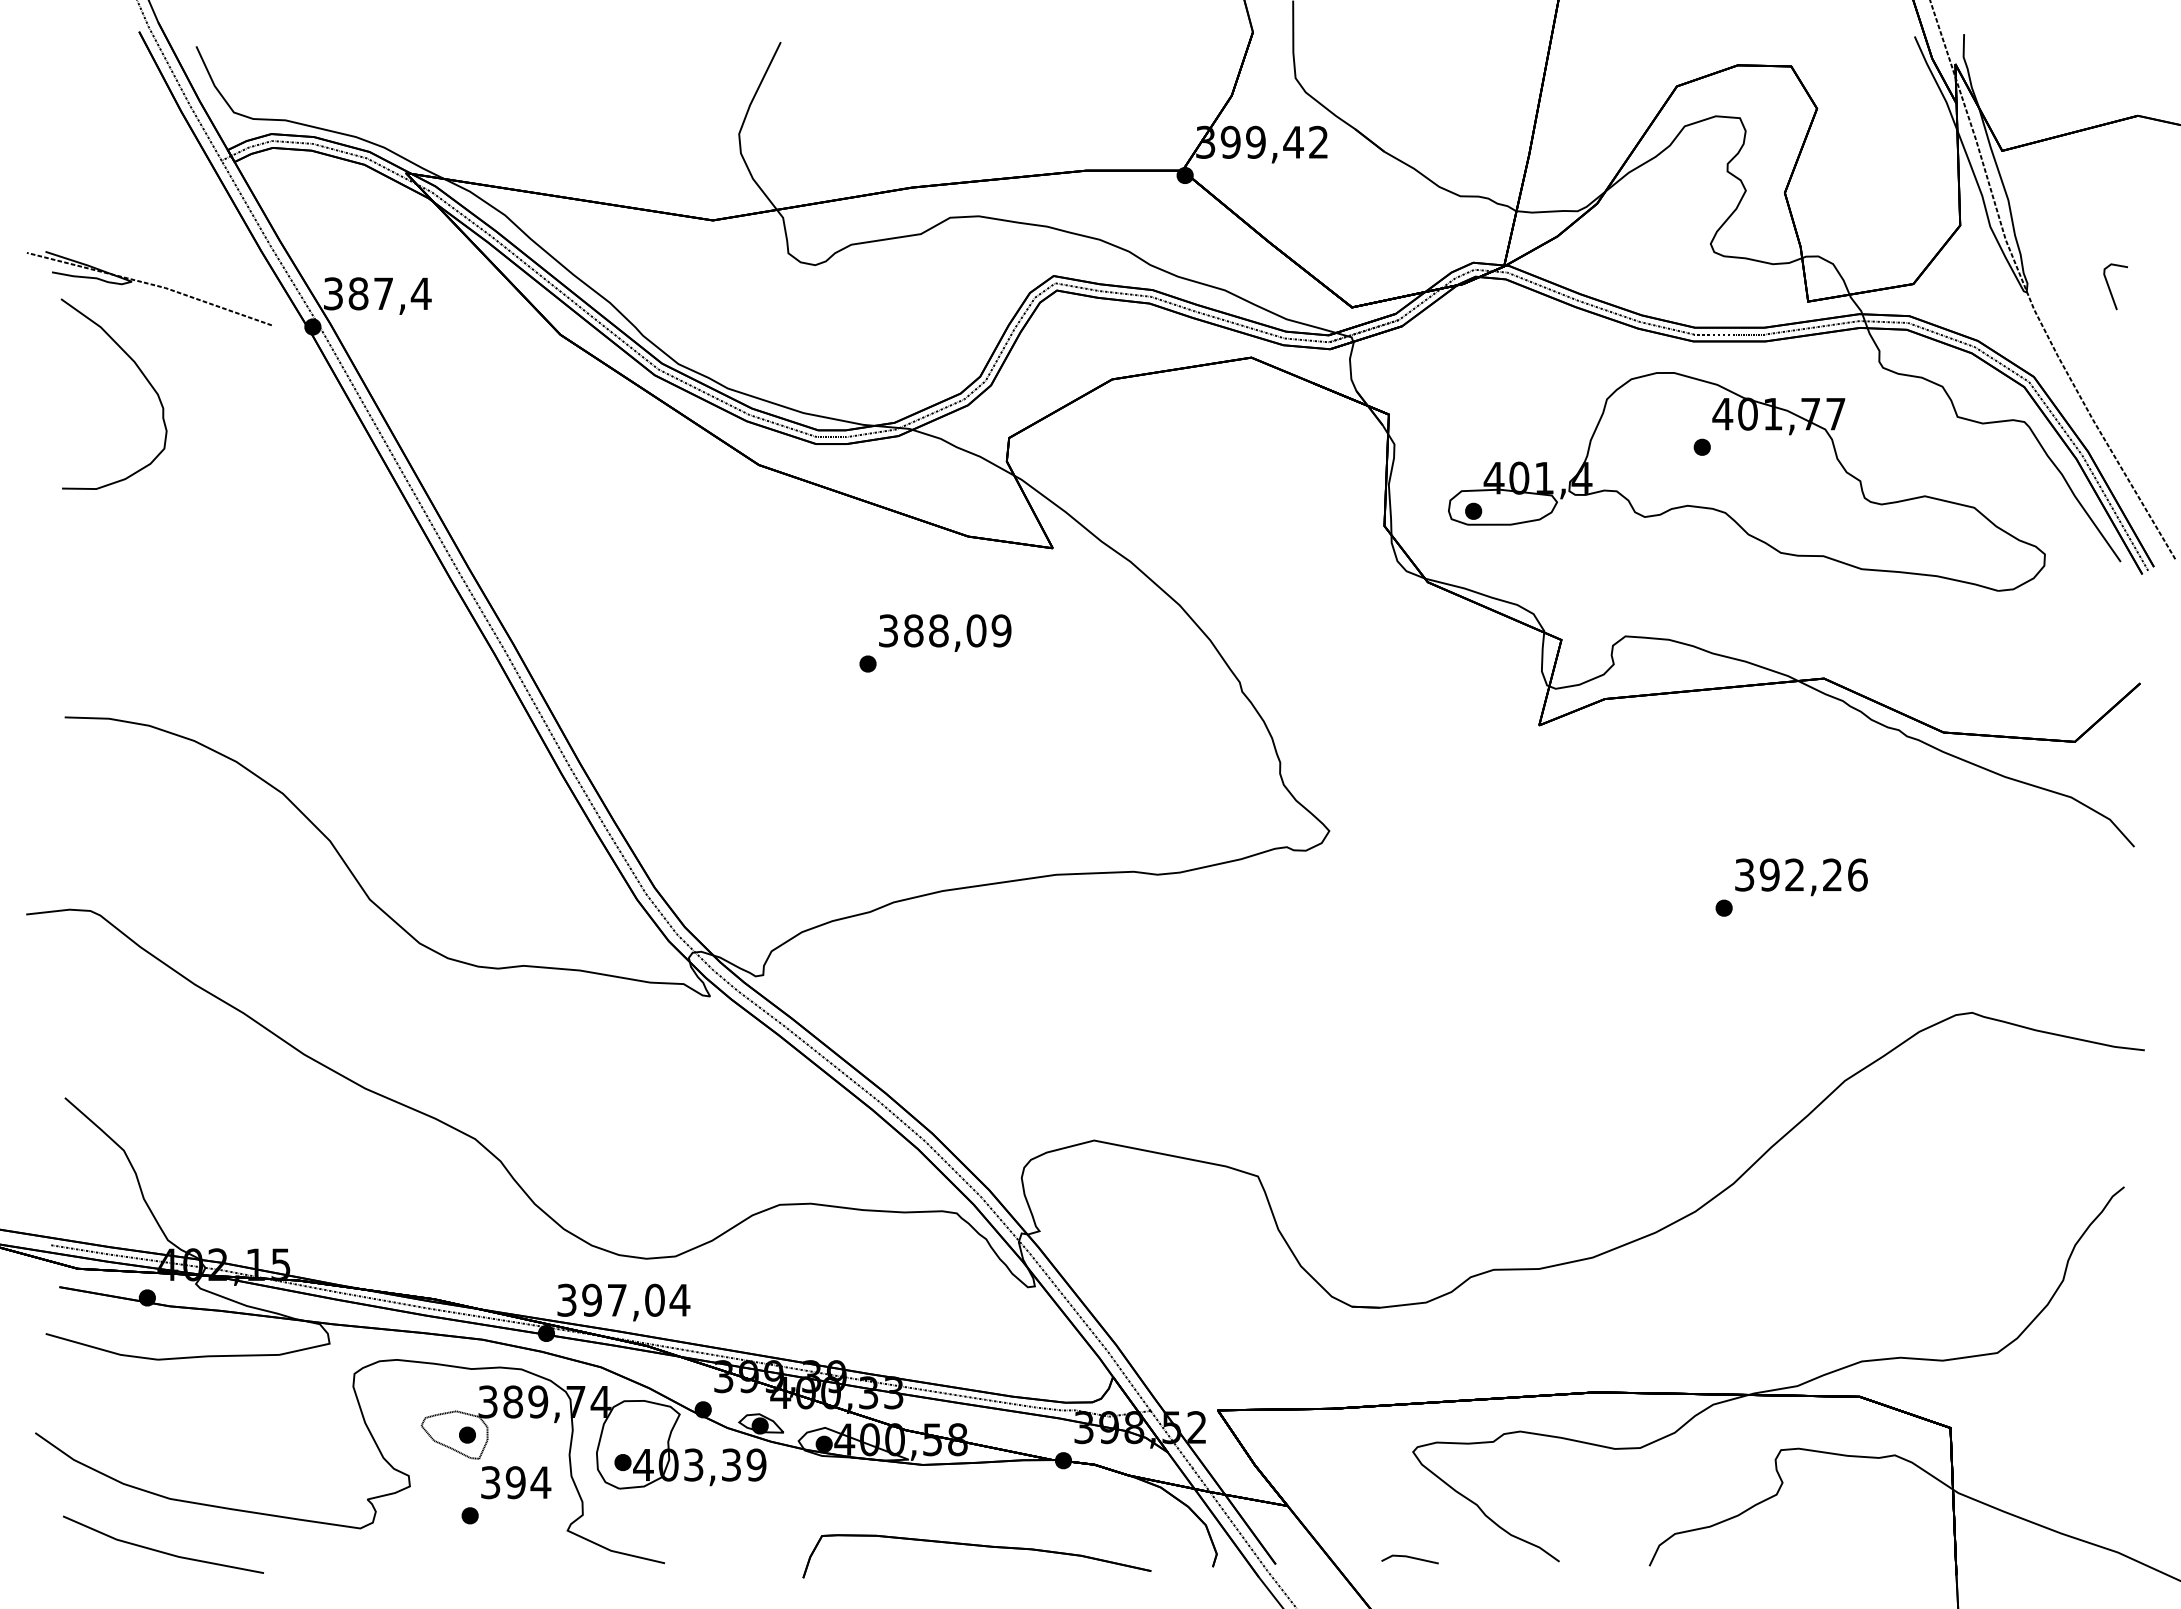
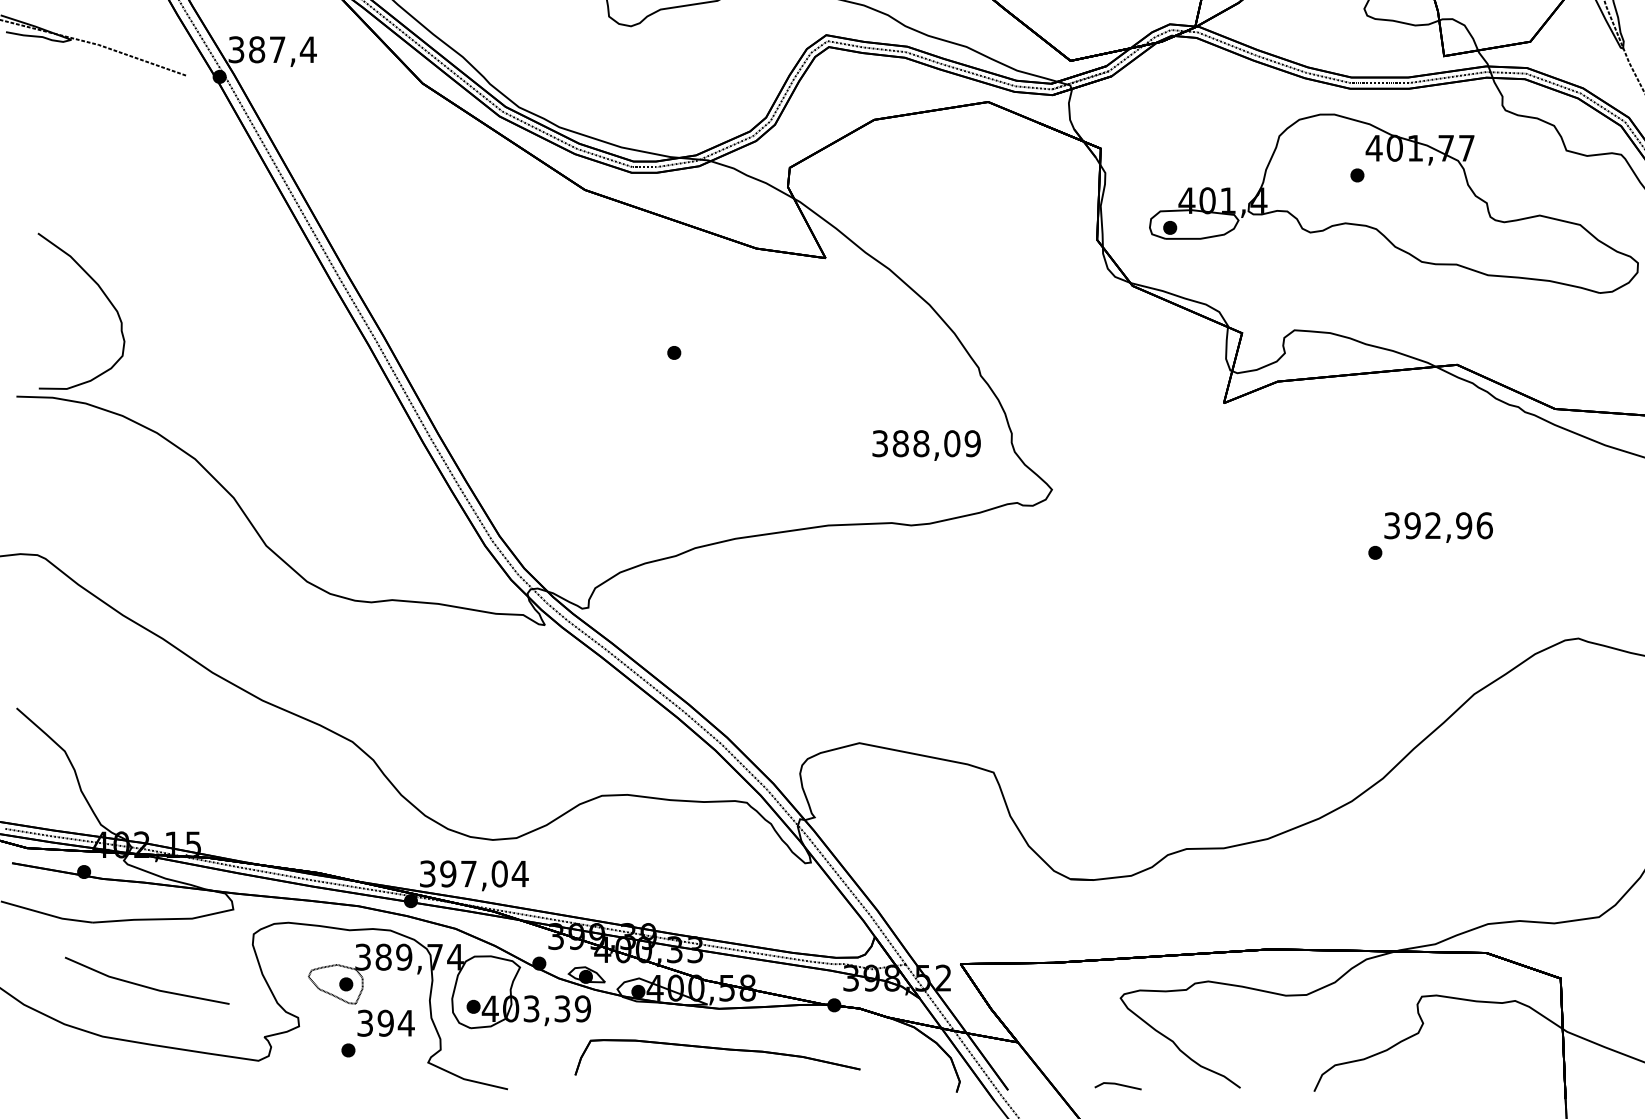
curve: (140, 372) -> (103, 293), moved
text: (945, 632) -> (926, 445), moved
text: (1832, 874) -> (1464, 525), 392,26 -> 392,96
part: (976, 1546) -> (717, 1049), moved
line: (160, 1550) -> (144, 985), moved

